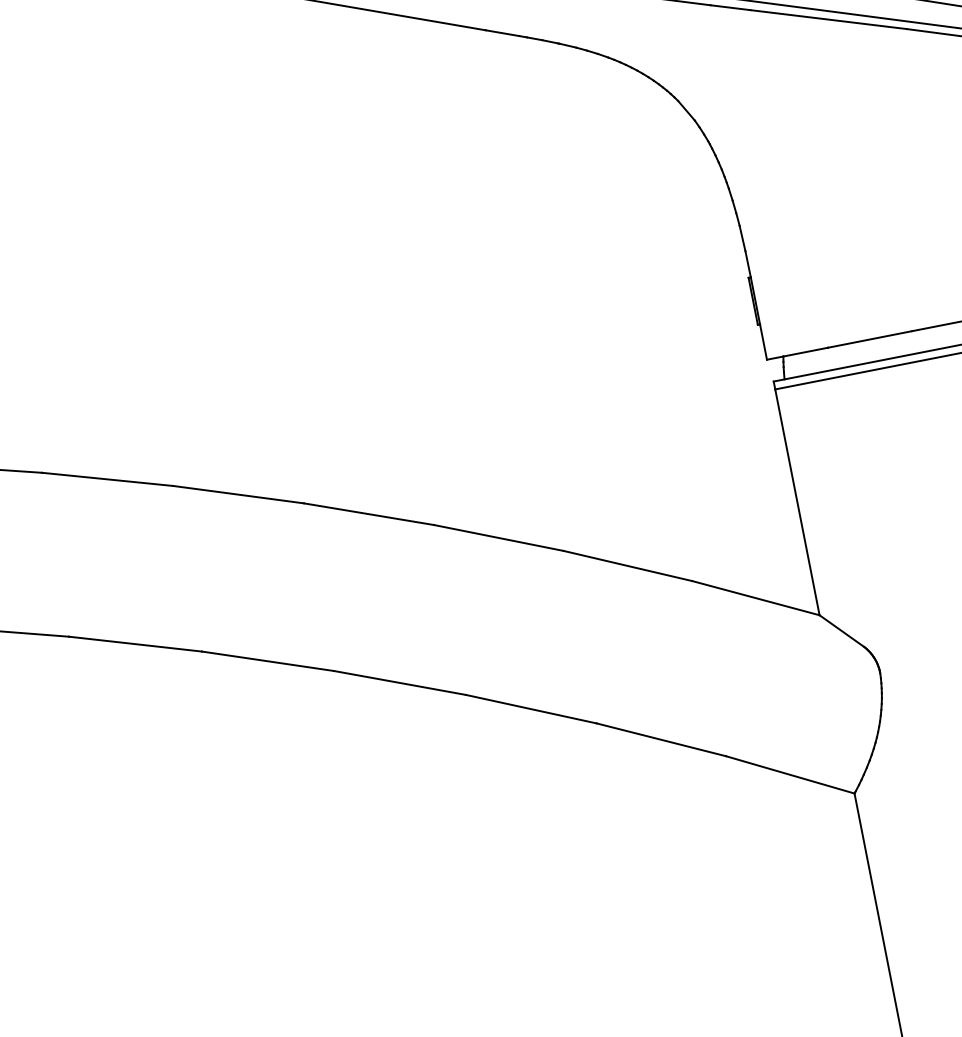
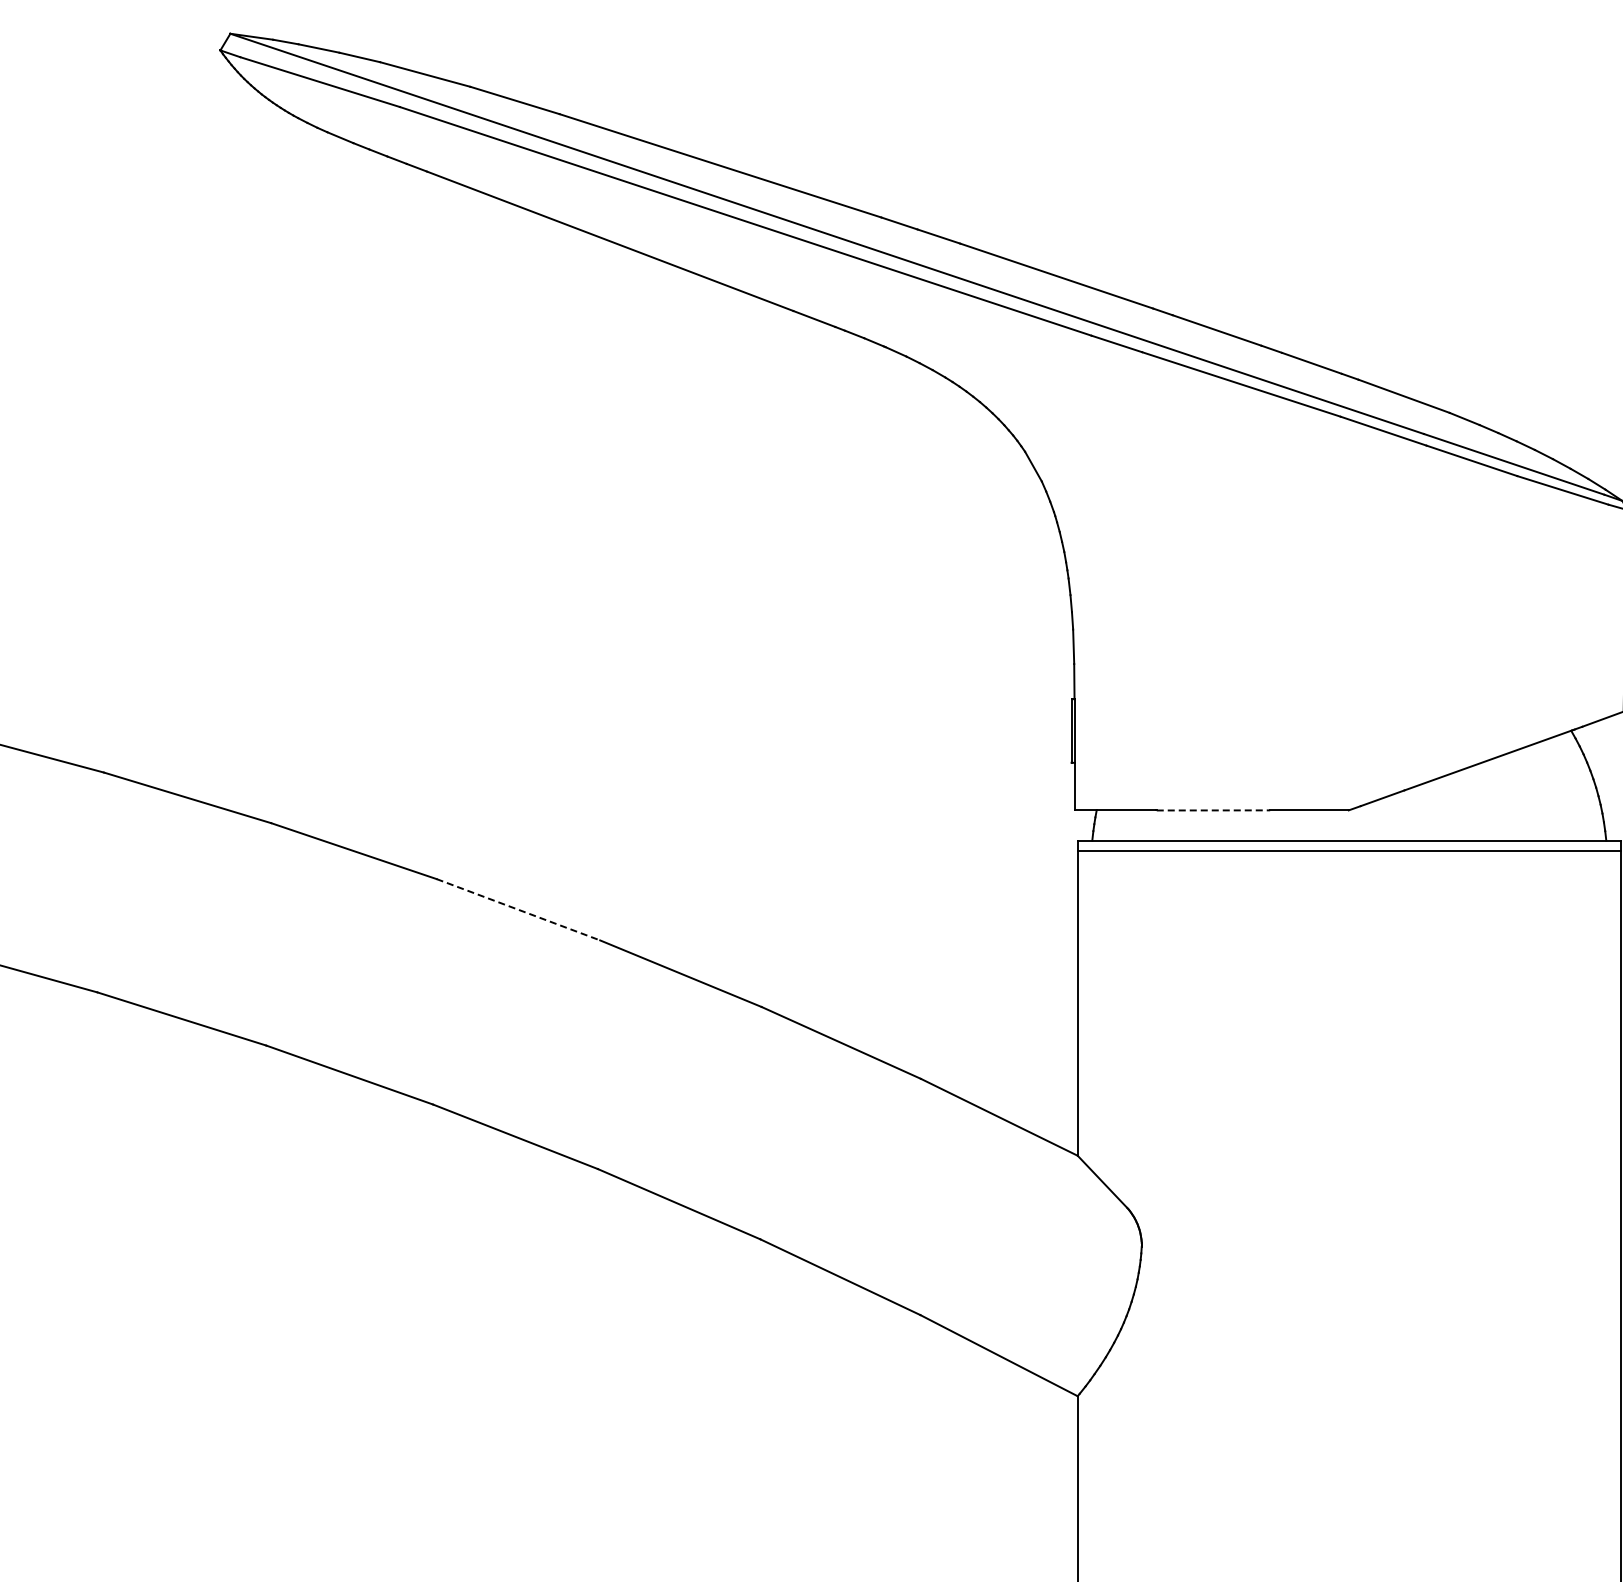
line: (870, 339) -> (1213, 810), solid -> dashed
line: (369, 514) -> (518, 909), solid -> dashed

